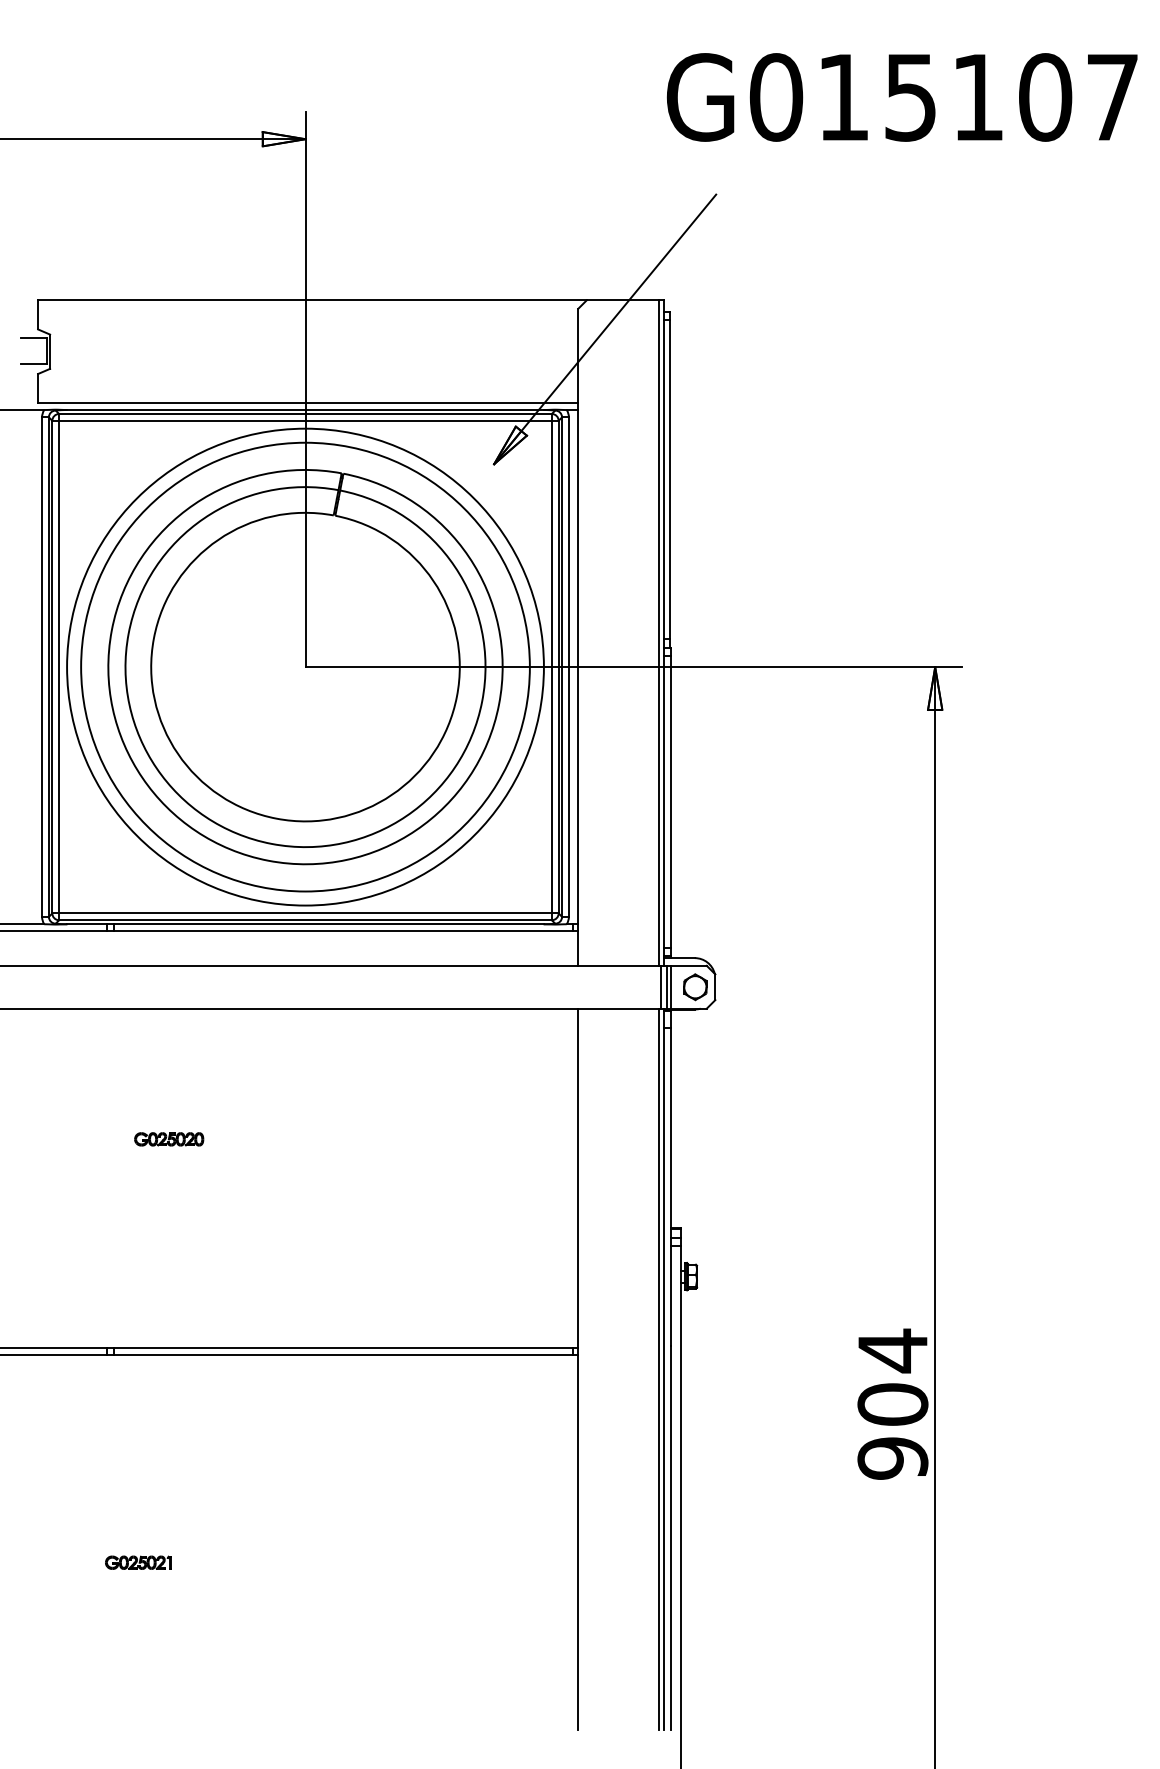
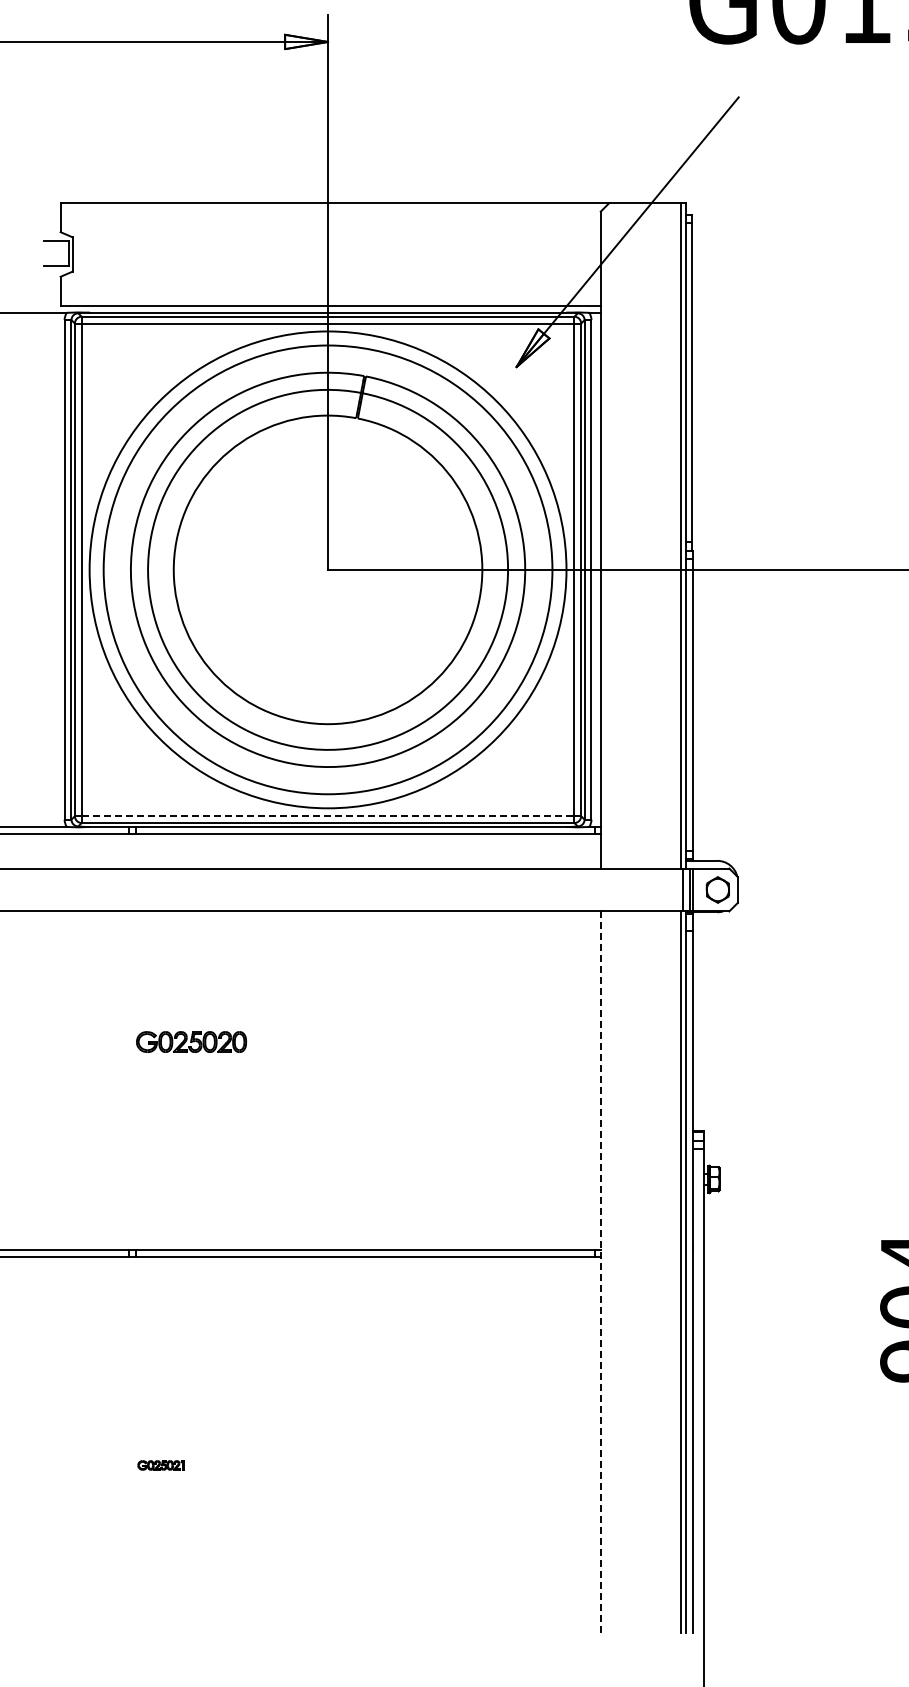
line: (306, 913) -> (329, 816), solid -> dashed
part: (169, 1139) -> (192, 1042), size x1.6
line: (578, 1369) -> (601, 1272), solid -> dashed
part: (138, 1562) -> (161, 1465), size x0.7

